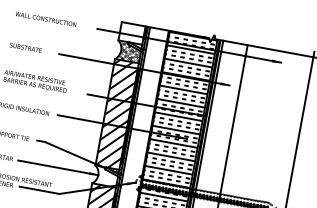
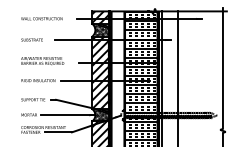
hatch: (132, 33) -> (100, 17), added
hatch: (106, 175) -> (100, 114), added

